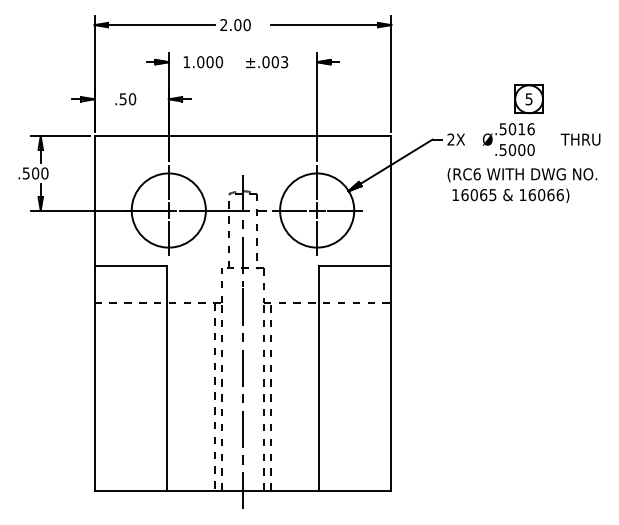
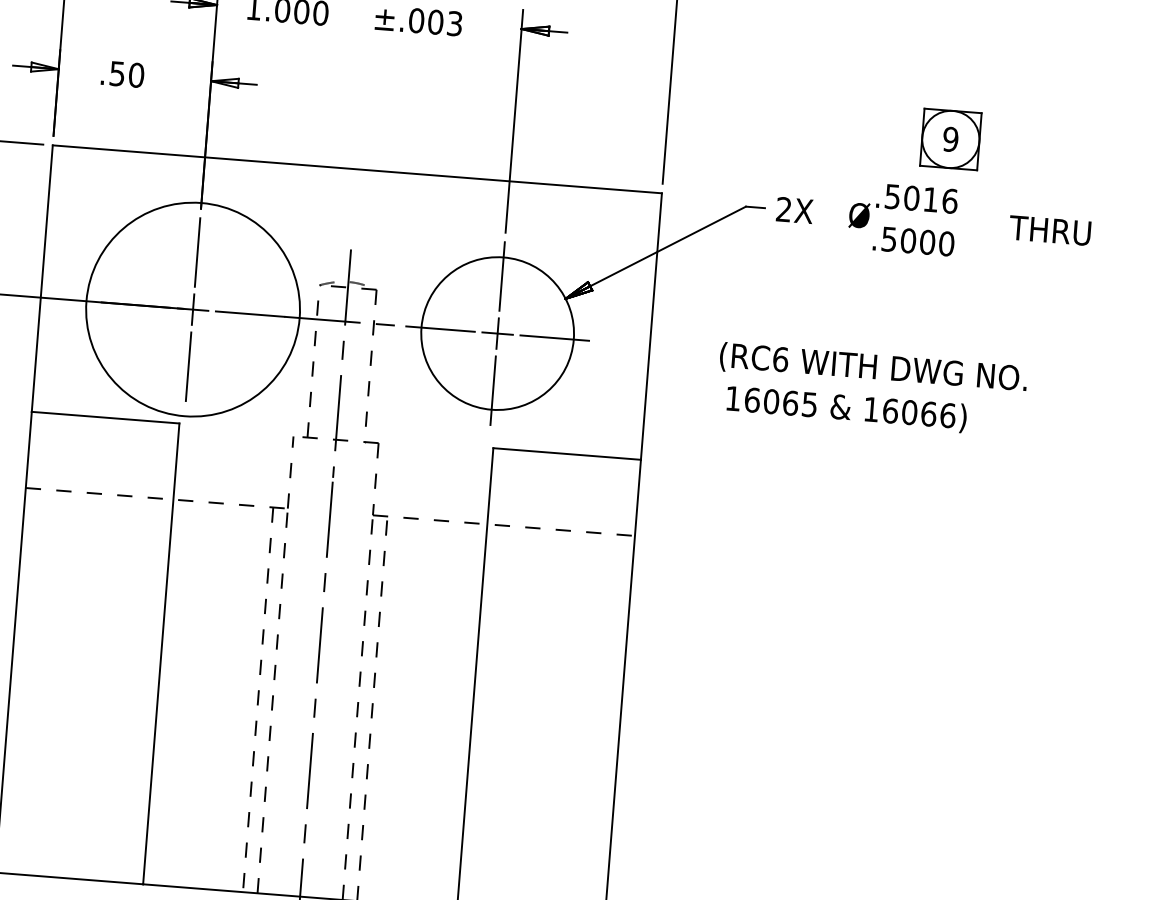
text: (528, 98) -> (949, 137), 5 -> 9
text: (522, 185) -> (871, 389), moved
circle: (168, 210) -> (192, 309), size x1.4

